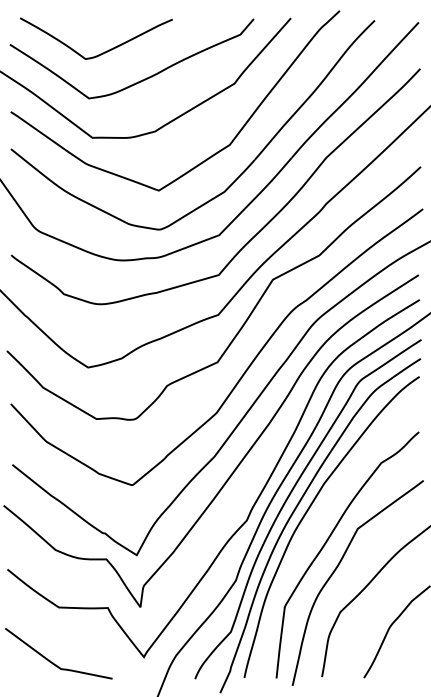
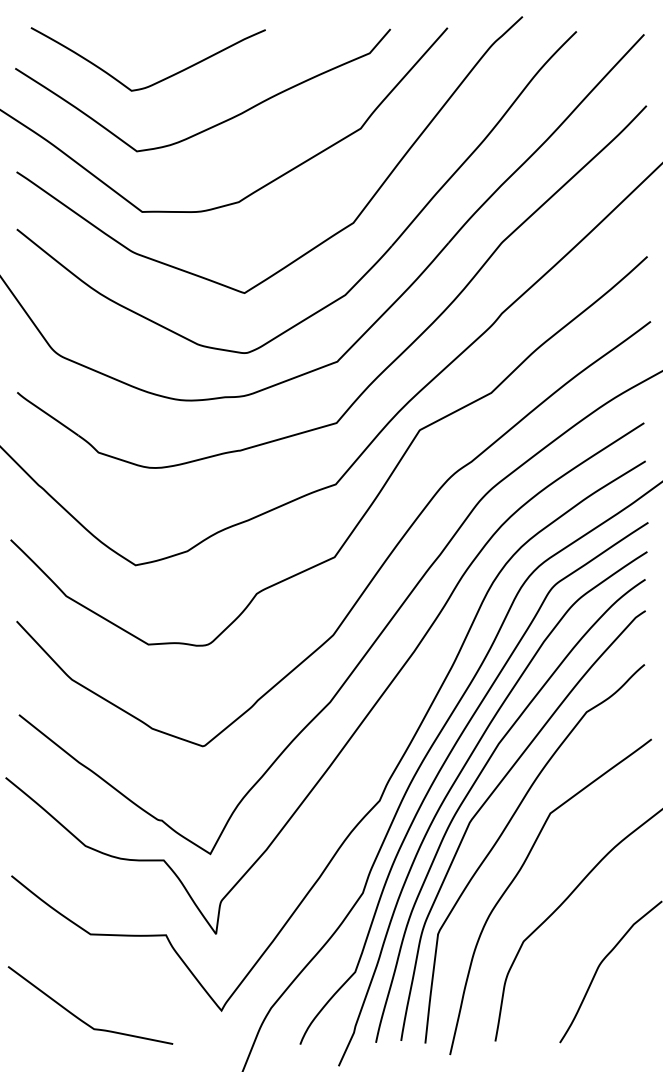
curve: (318, 519) -> (489, 799), added

